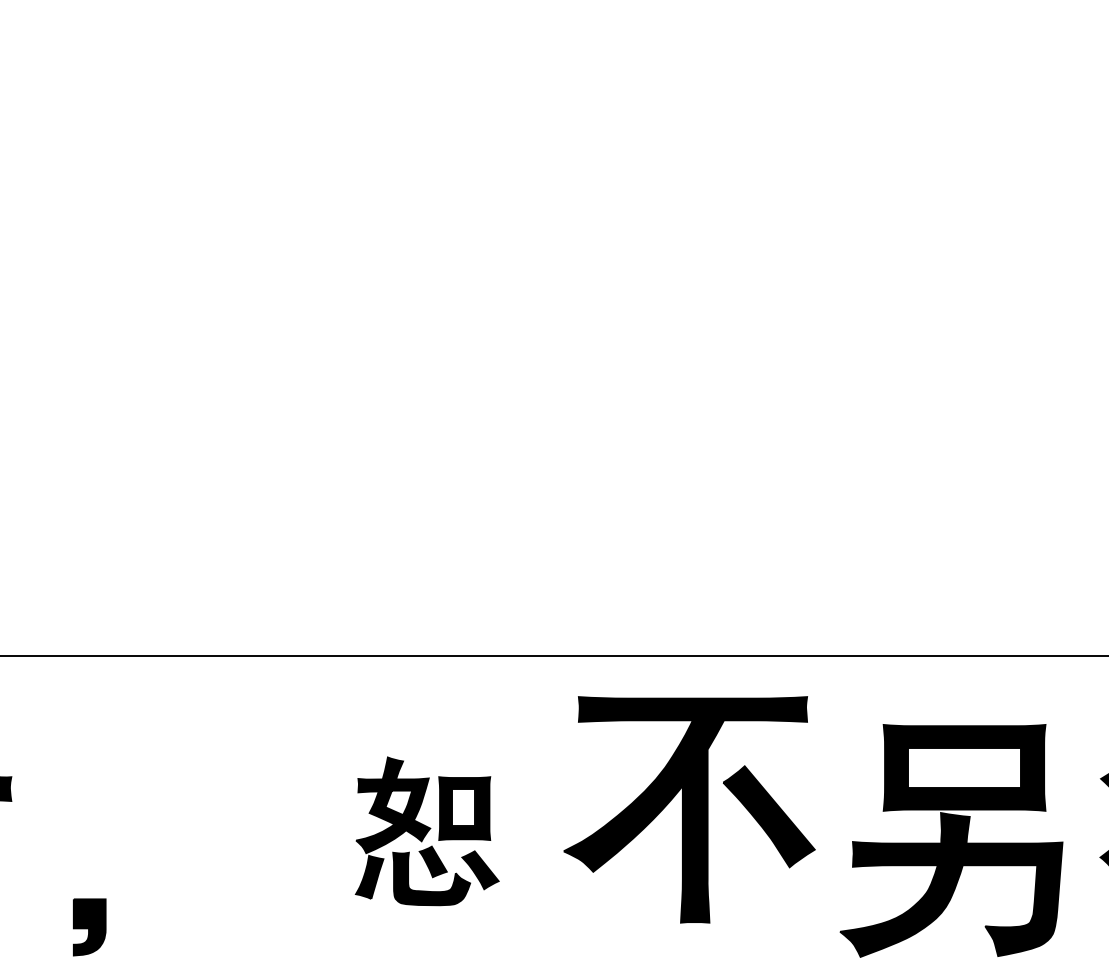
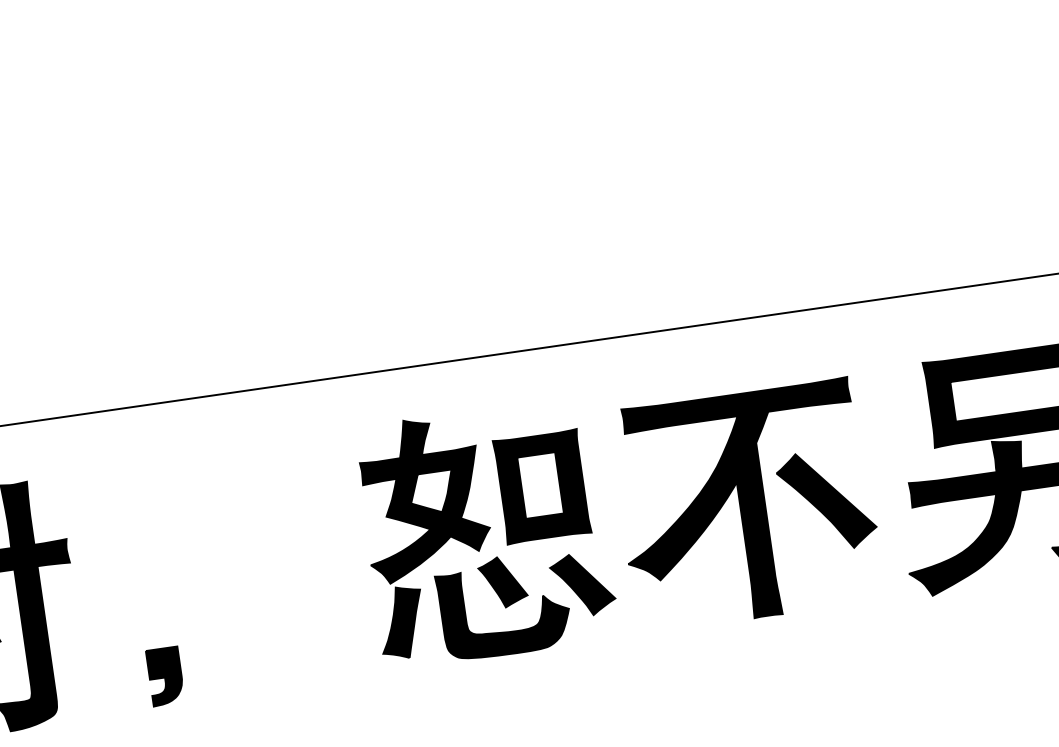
part: (689, 809) -> (746, 504), moved
part: (427, 831) -> (486, 533), size x1.67

